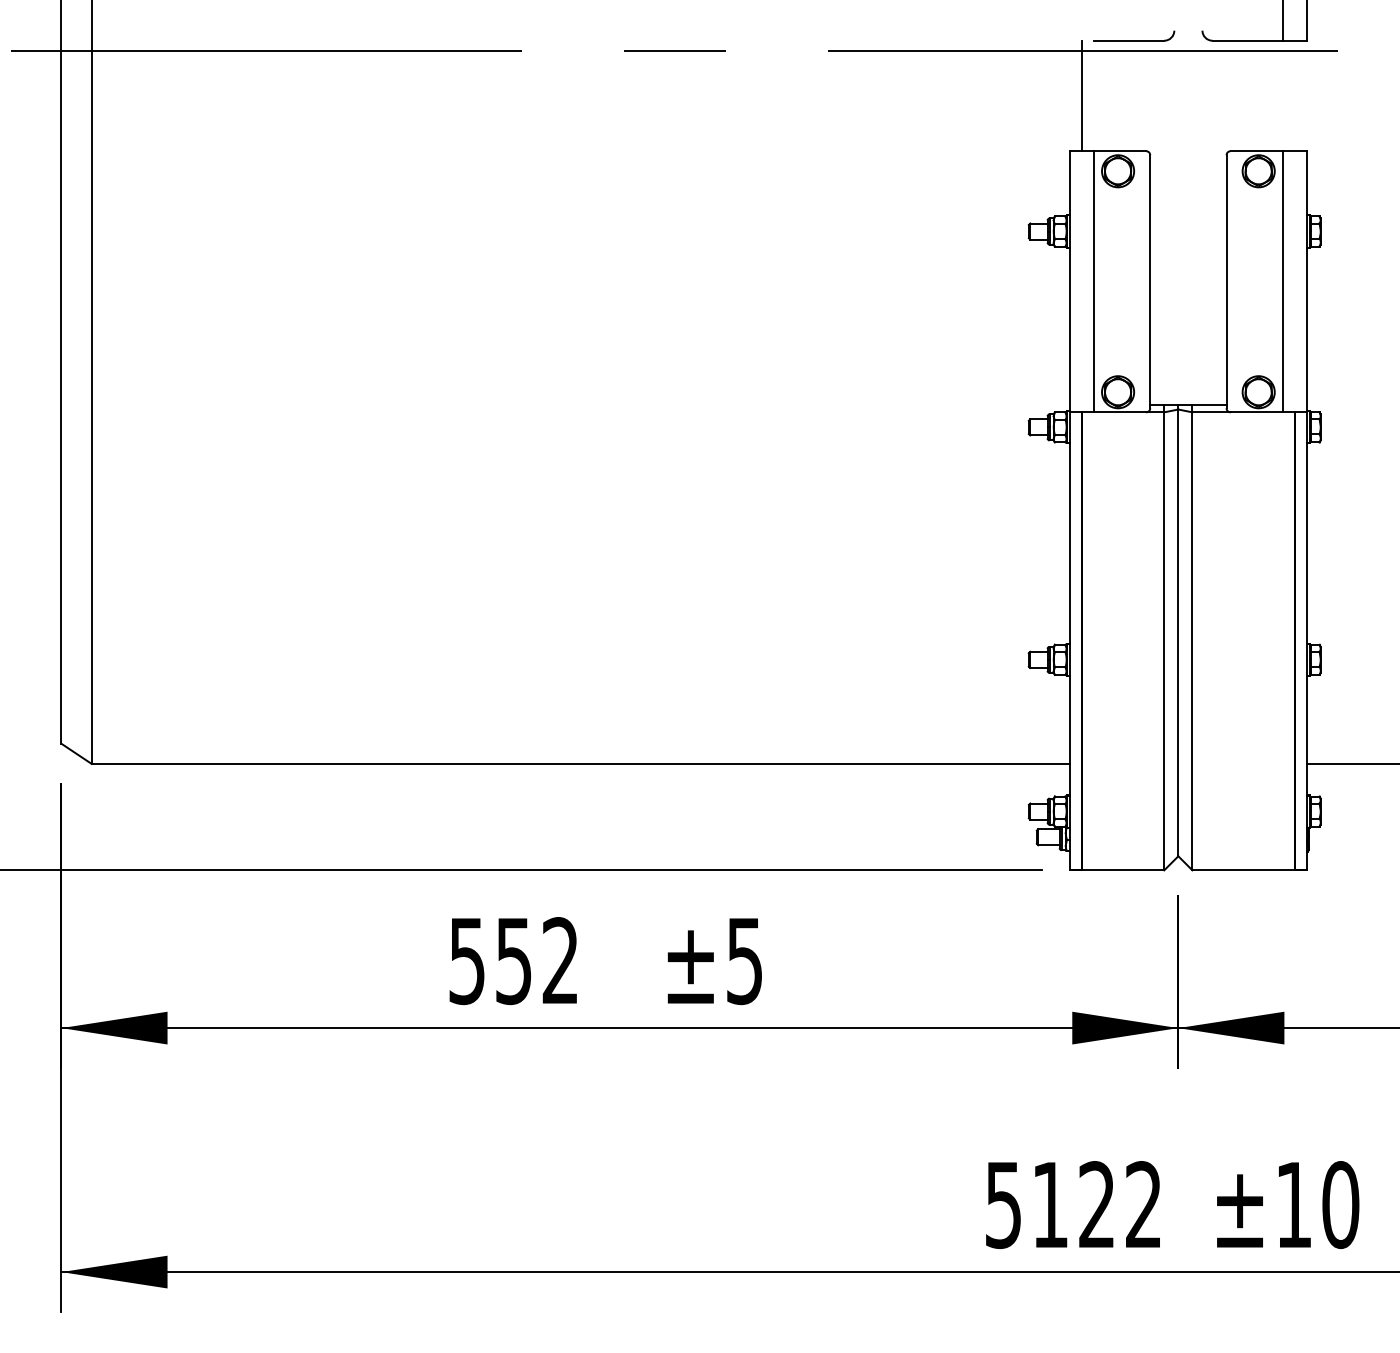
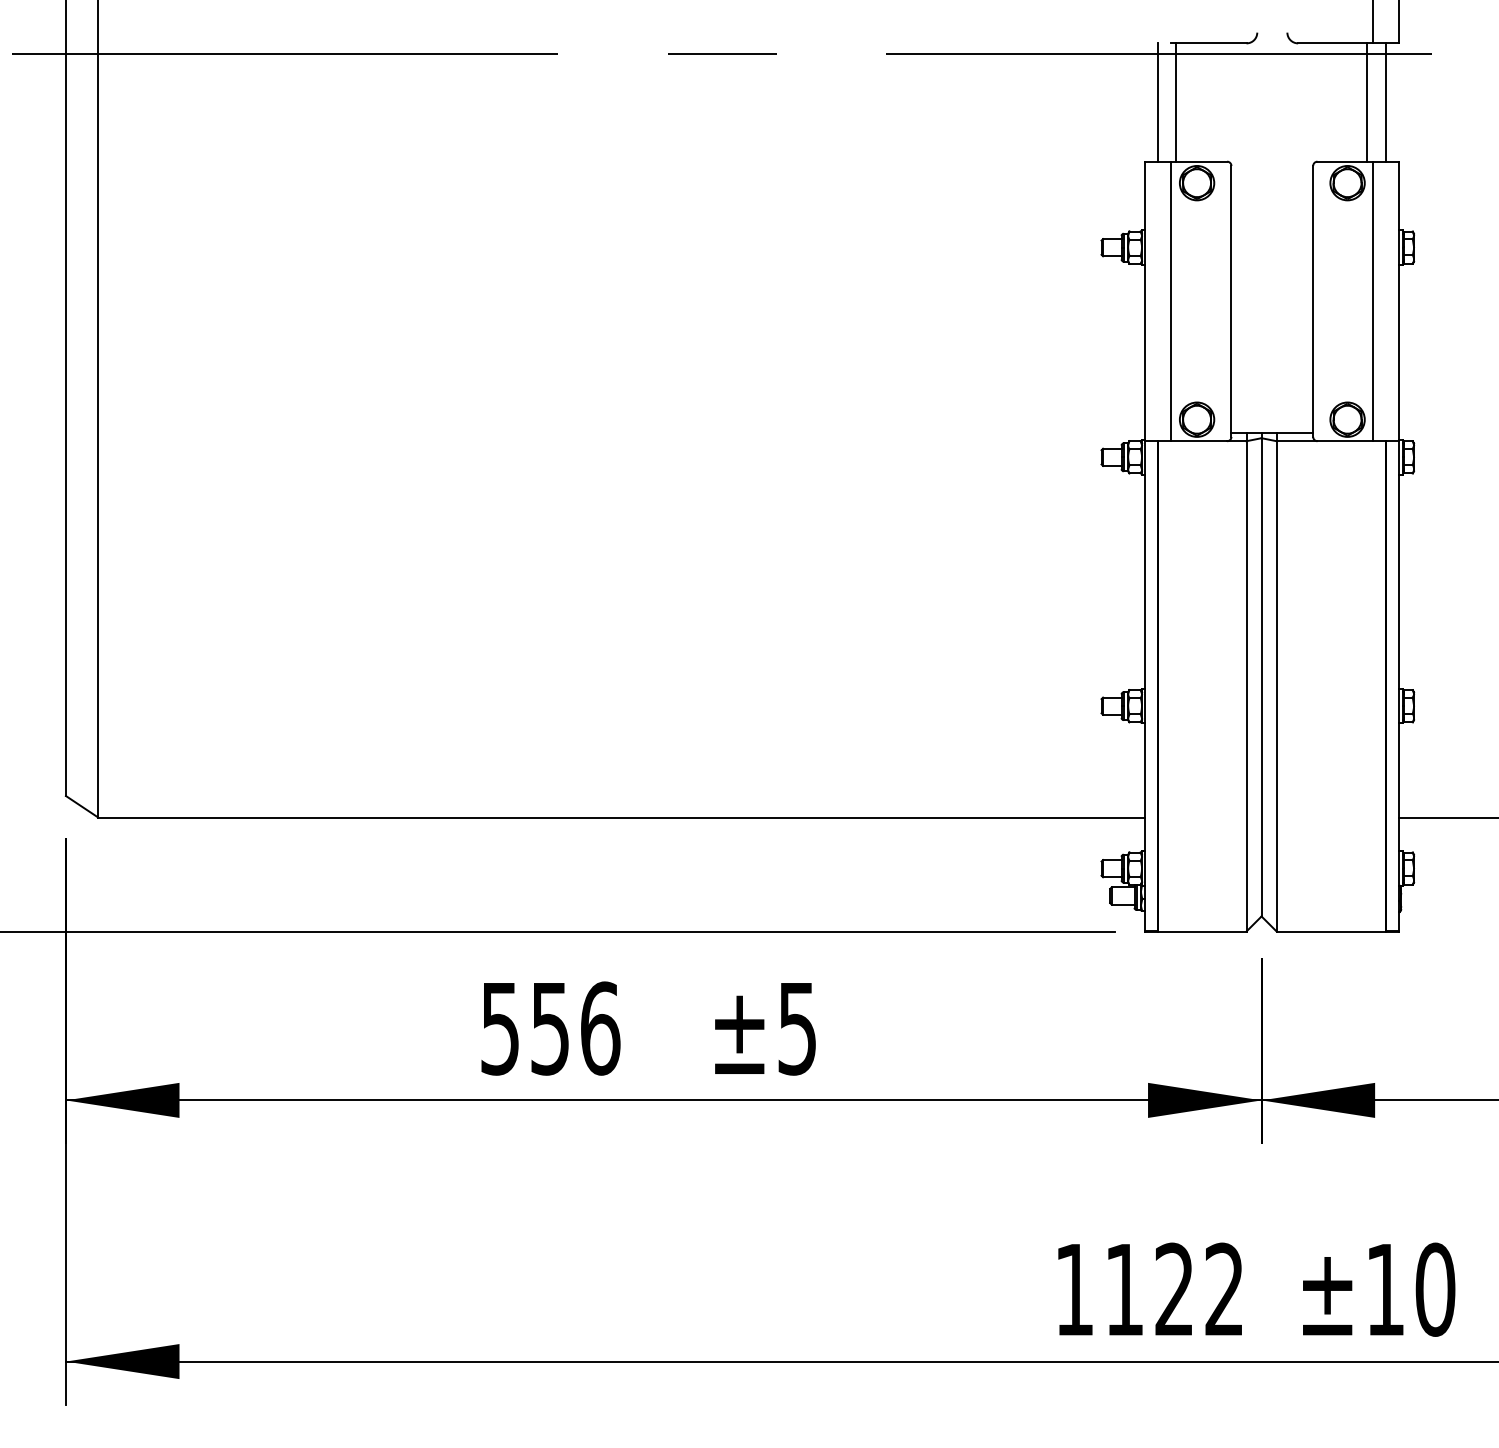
line: (1098, 95) -> (1176, 102), added
line: (1276, 95) -> (1366, 102), added
line: (1294, 95) -> (1385, 102), added
text: (560, 961) -> (600, 1029), 552 -> 556
text: (1003, 1205) -> (1074, 1290), 5122 -> 1122

